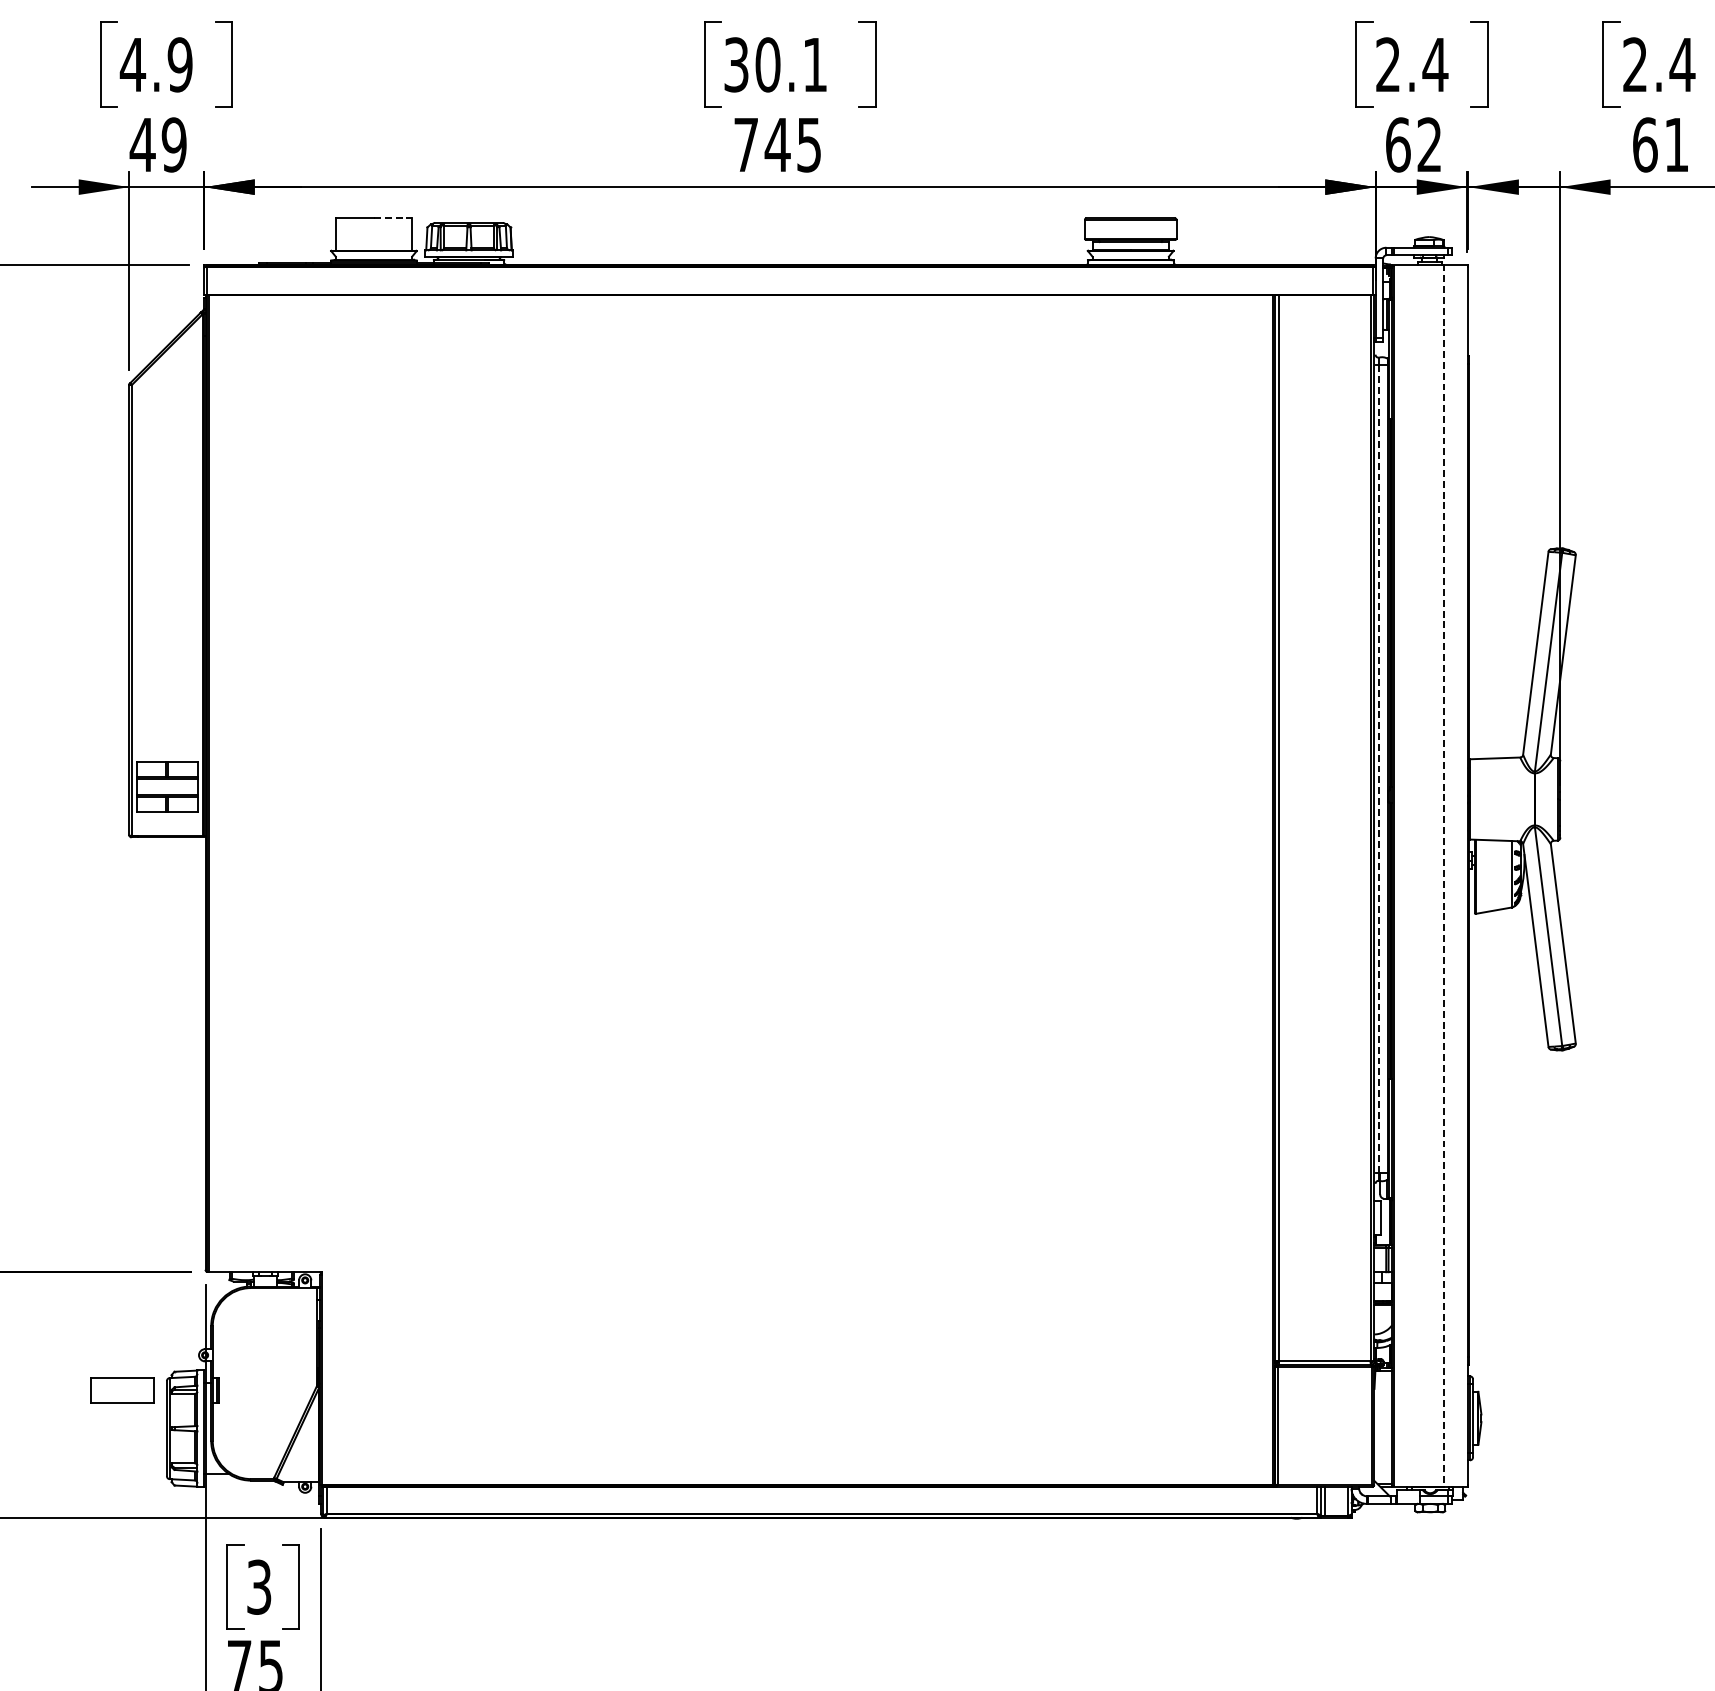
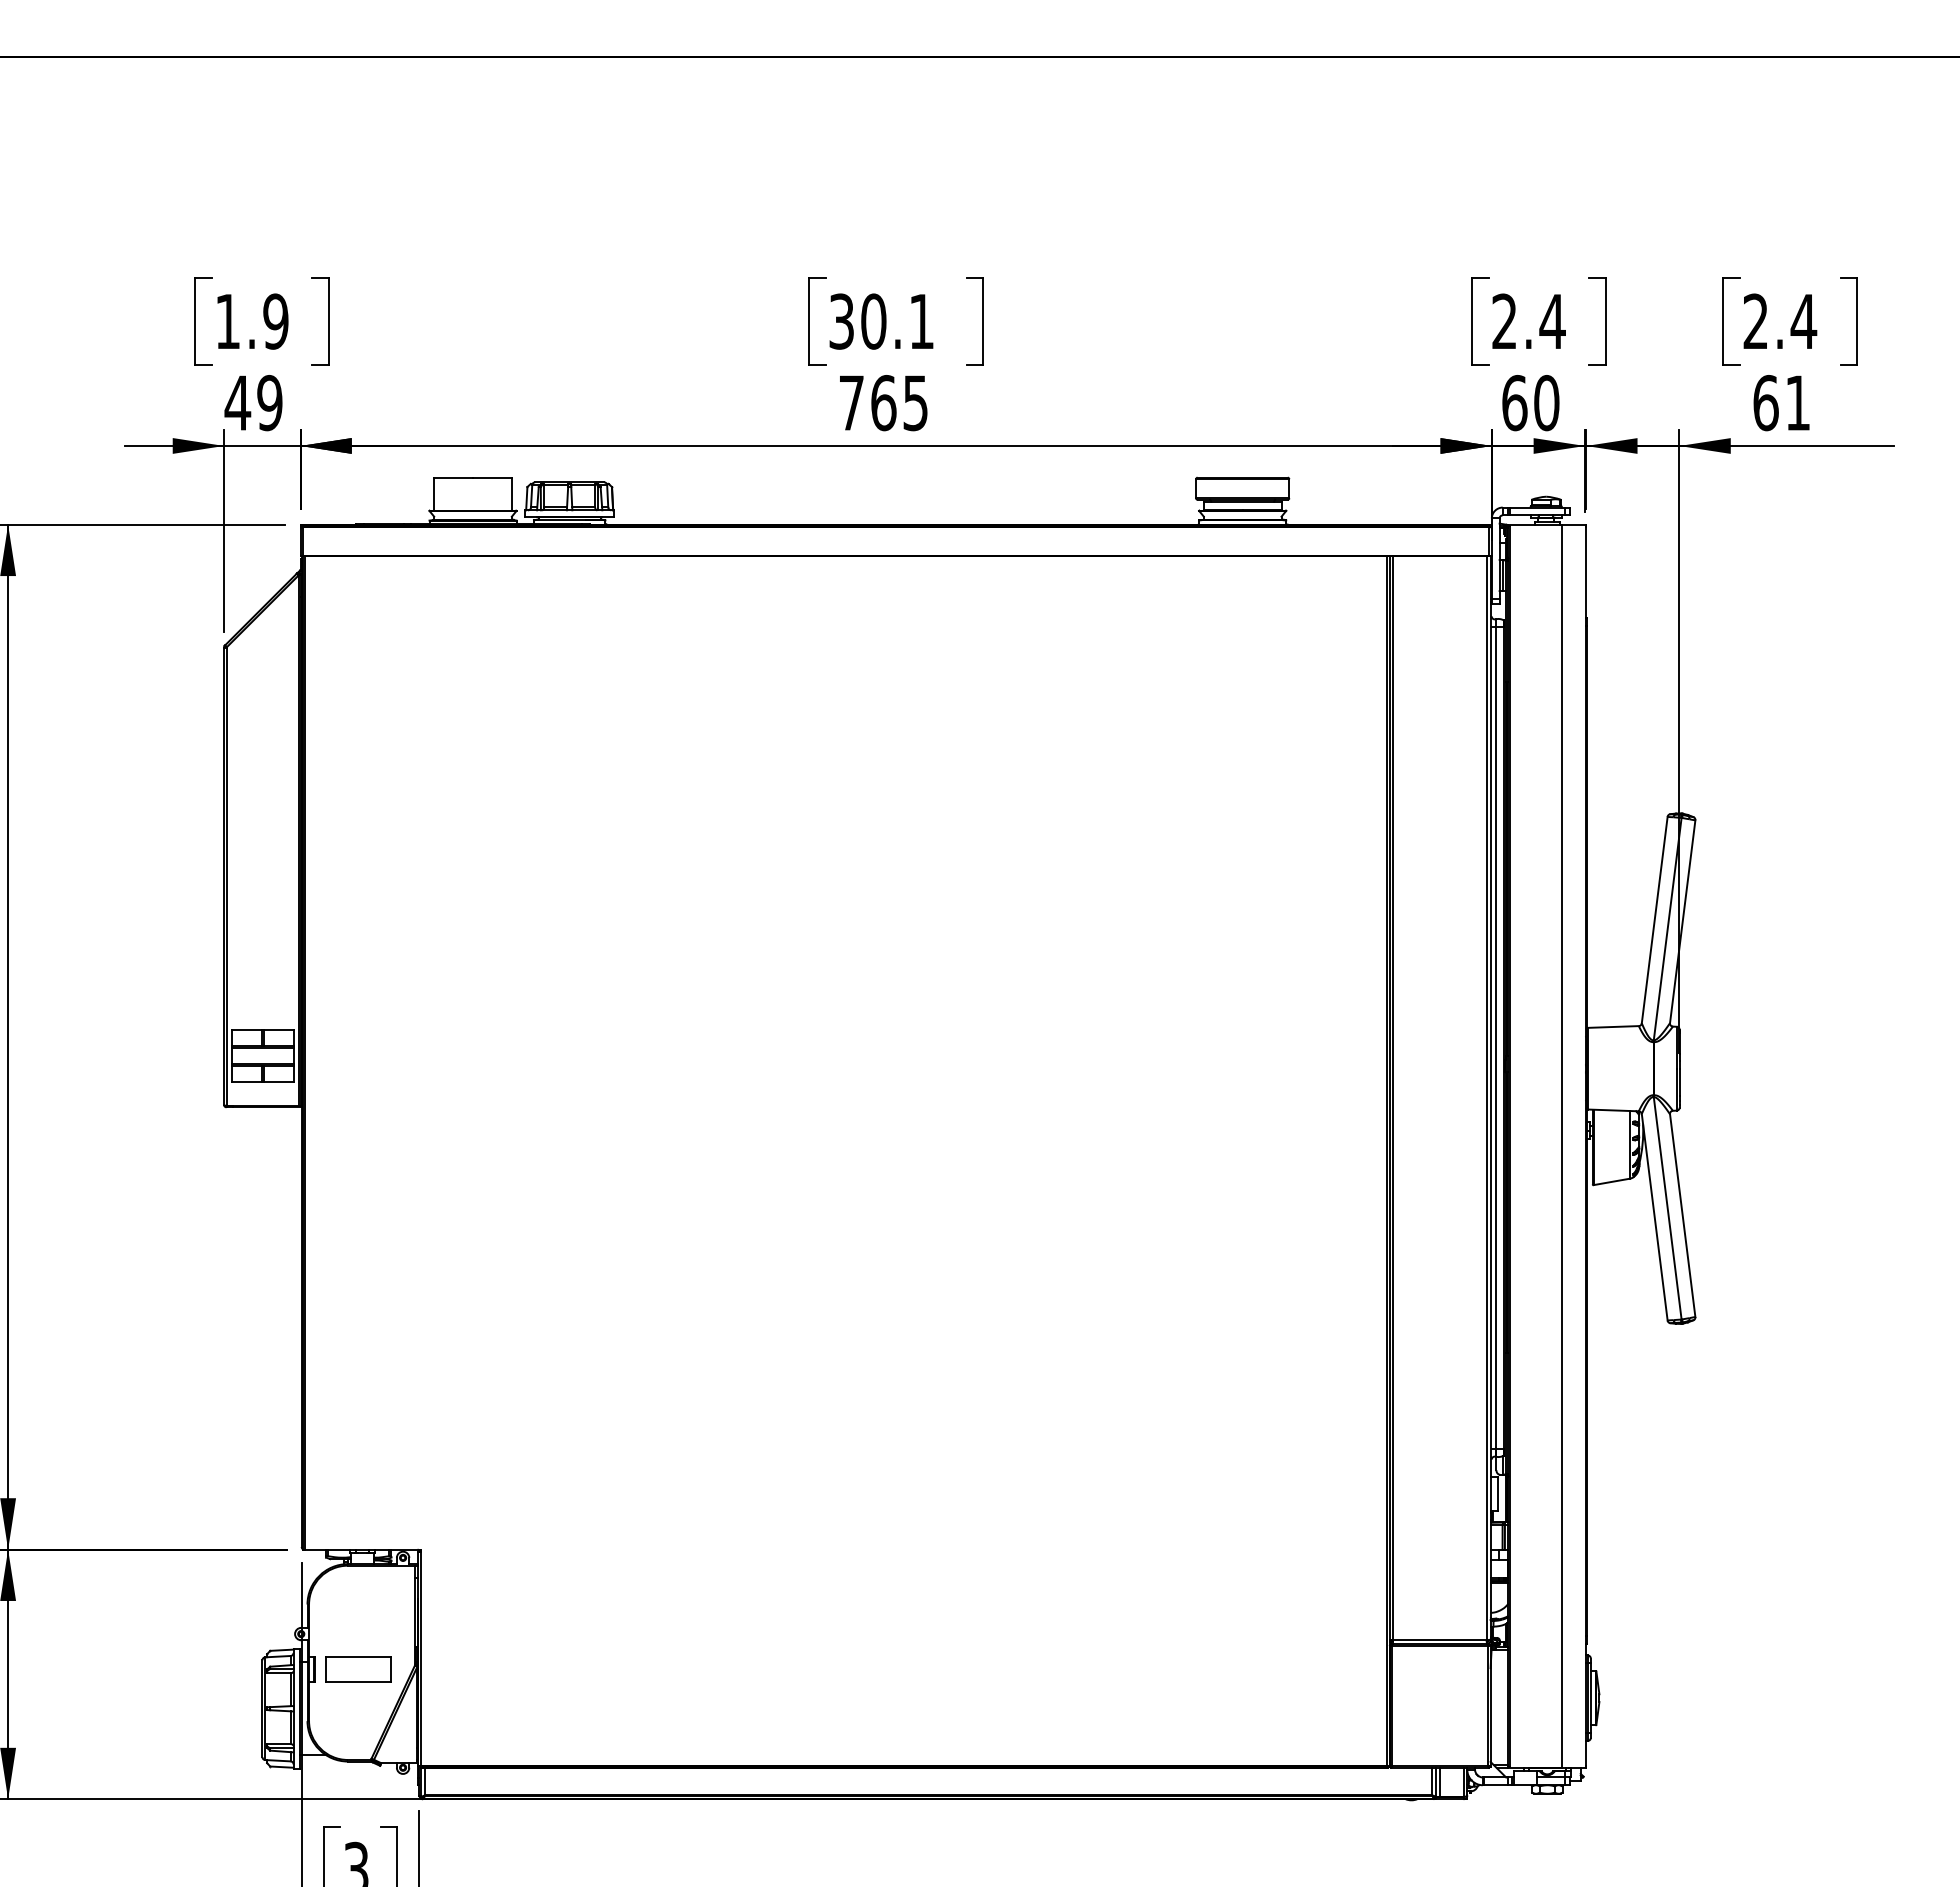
text: (132, 64) -> (227, 321), 4.9 -> 1.9
text: (777, 145) -> (883, 403), 745 -> 765
text: (1429, 145) -> (1546, 403), 62 -> 60
line: (393, 218) -> (492, 477), dashed -> solid
line: (1379, 769) -> (1495, 1038), dashed -> solid
line: (1444, 875) -> (1561, 1146), dashed -> solid
part: (122, 1390) -> (358, 1669), moved

